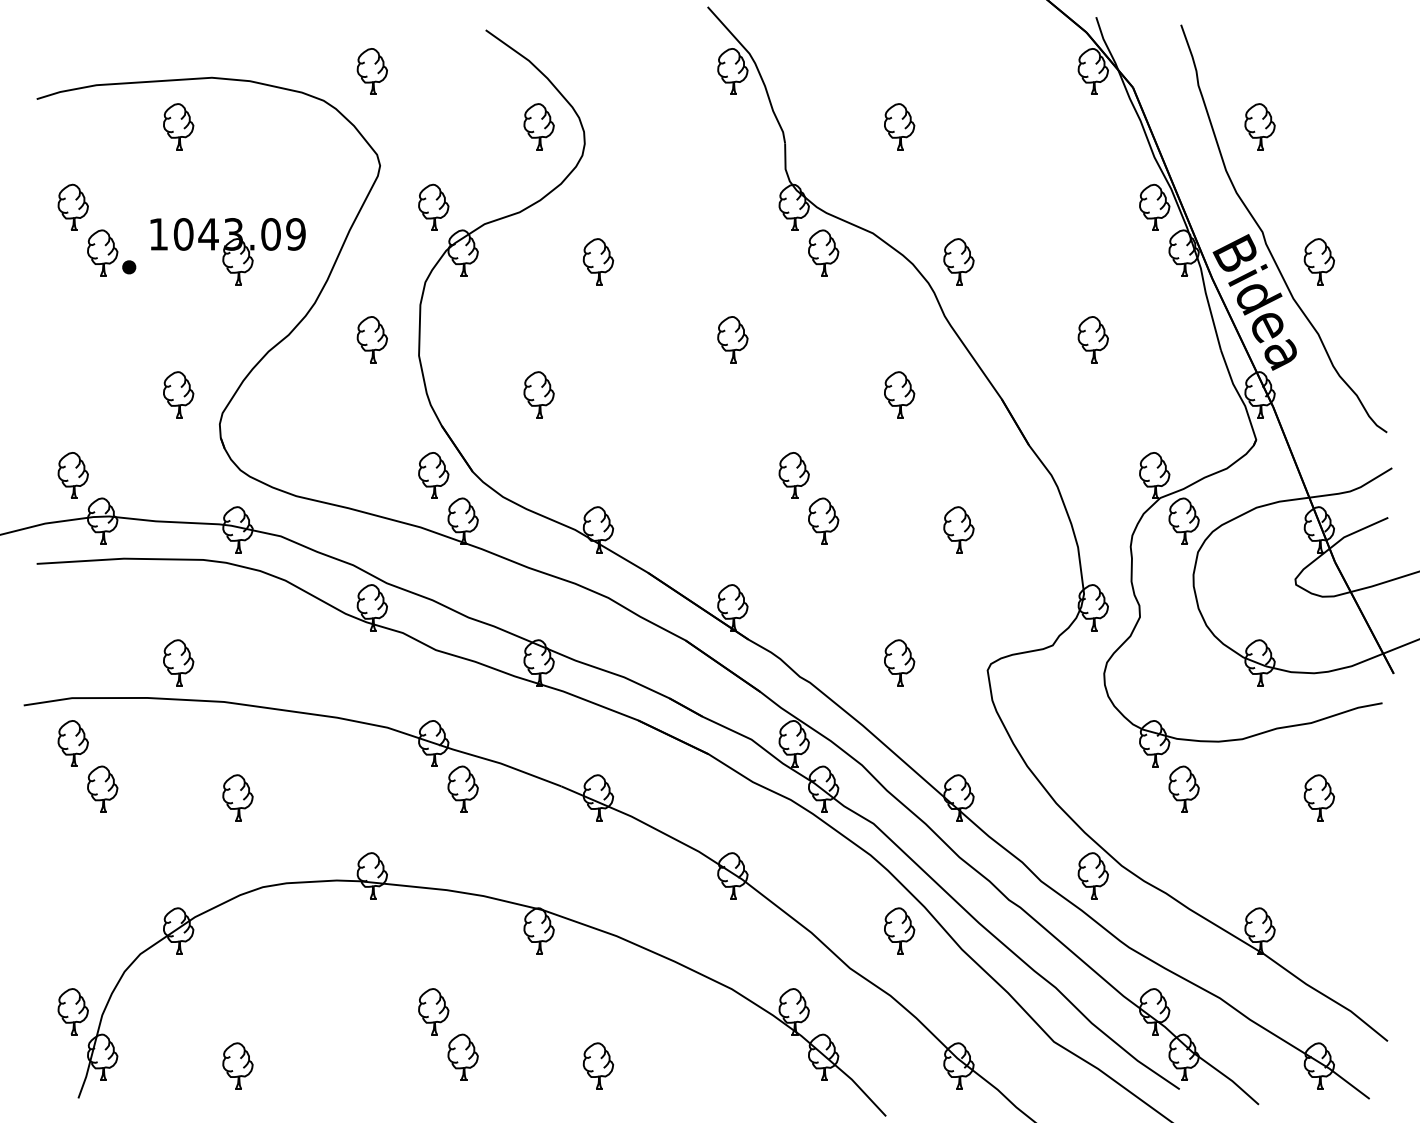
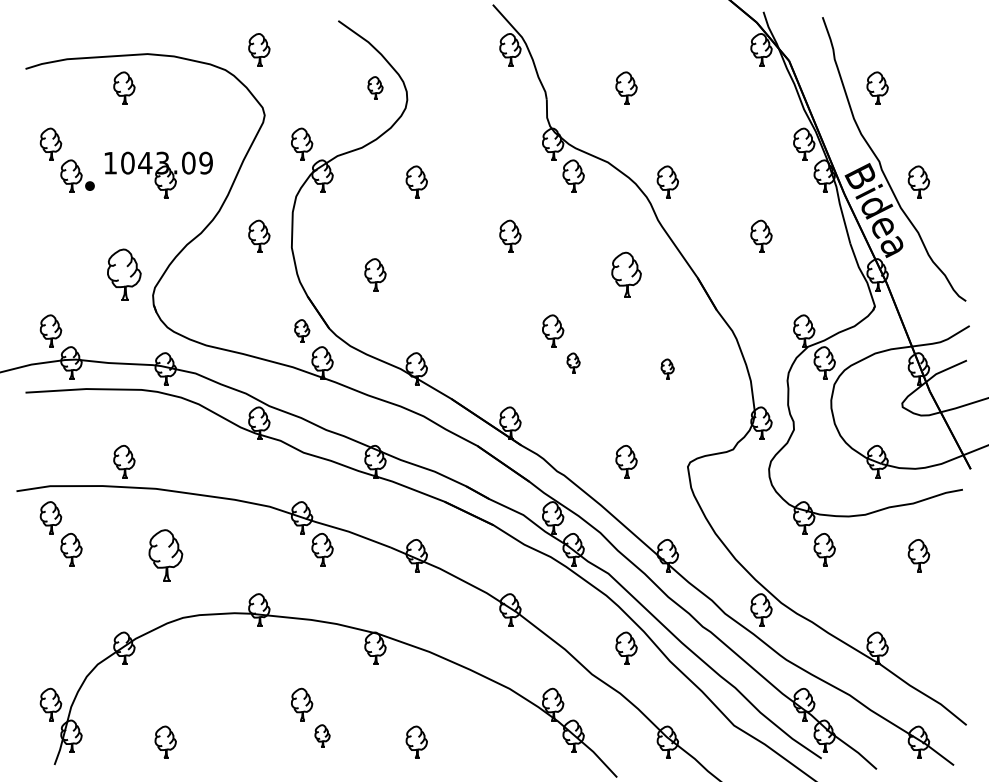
part: (539, 125) -> (375, 87), size x0.7
part: (178, 394) -> (124, 274), size x1.6
part: (899, 394) -> (626, 274), size x1.4
part: (434, 474) -> (302, 330), size x0.7
part: (823, 520) -> (573, 362), size x0.6
part: (958, 529) -> (667, 368), size x0.6
part: (237, 797) -> (165, 555), size x1.6
part: (463, 1056) -> (322, 735), size x0.7

